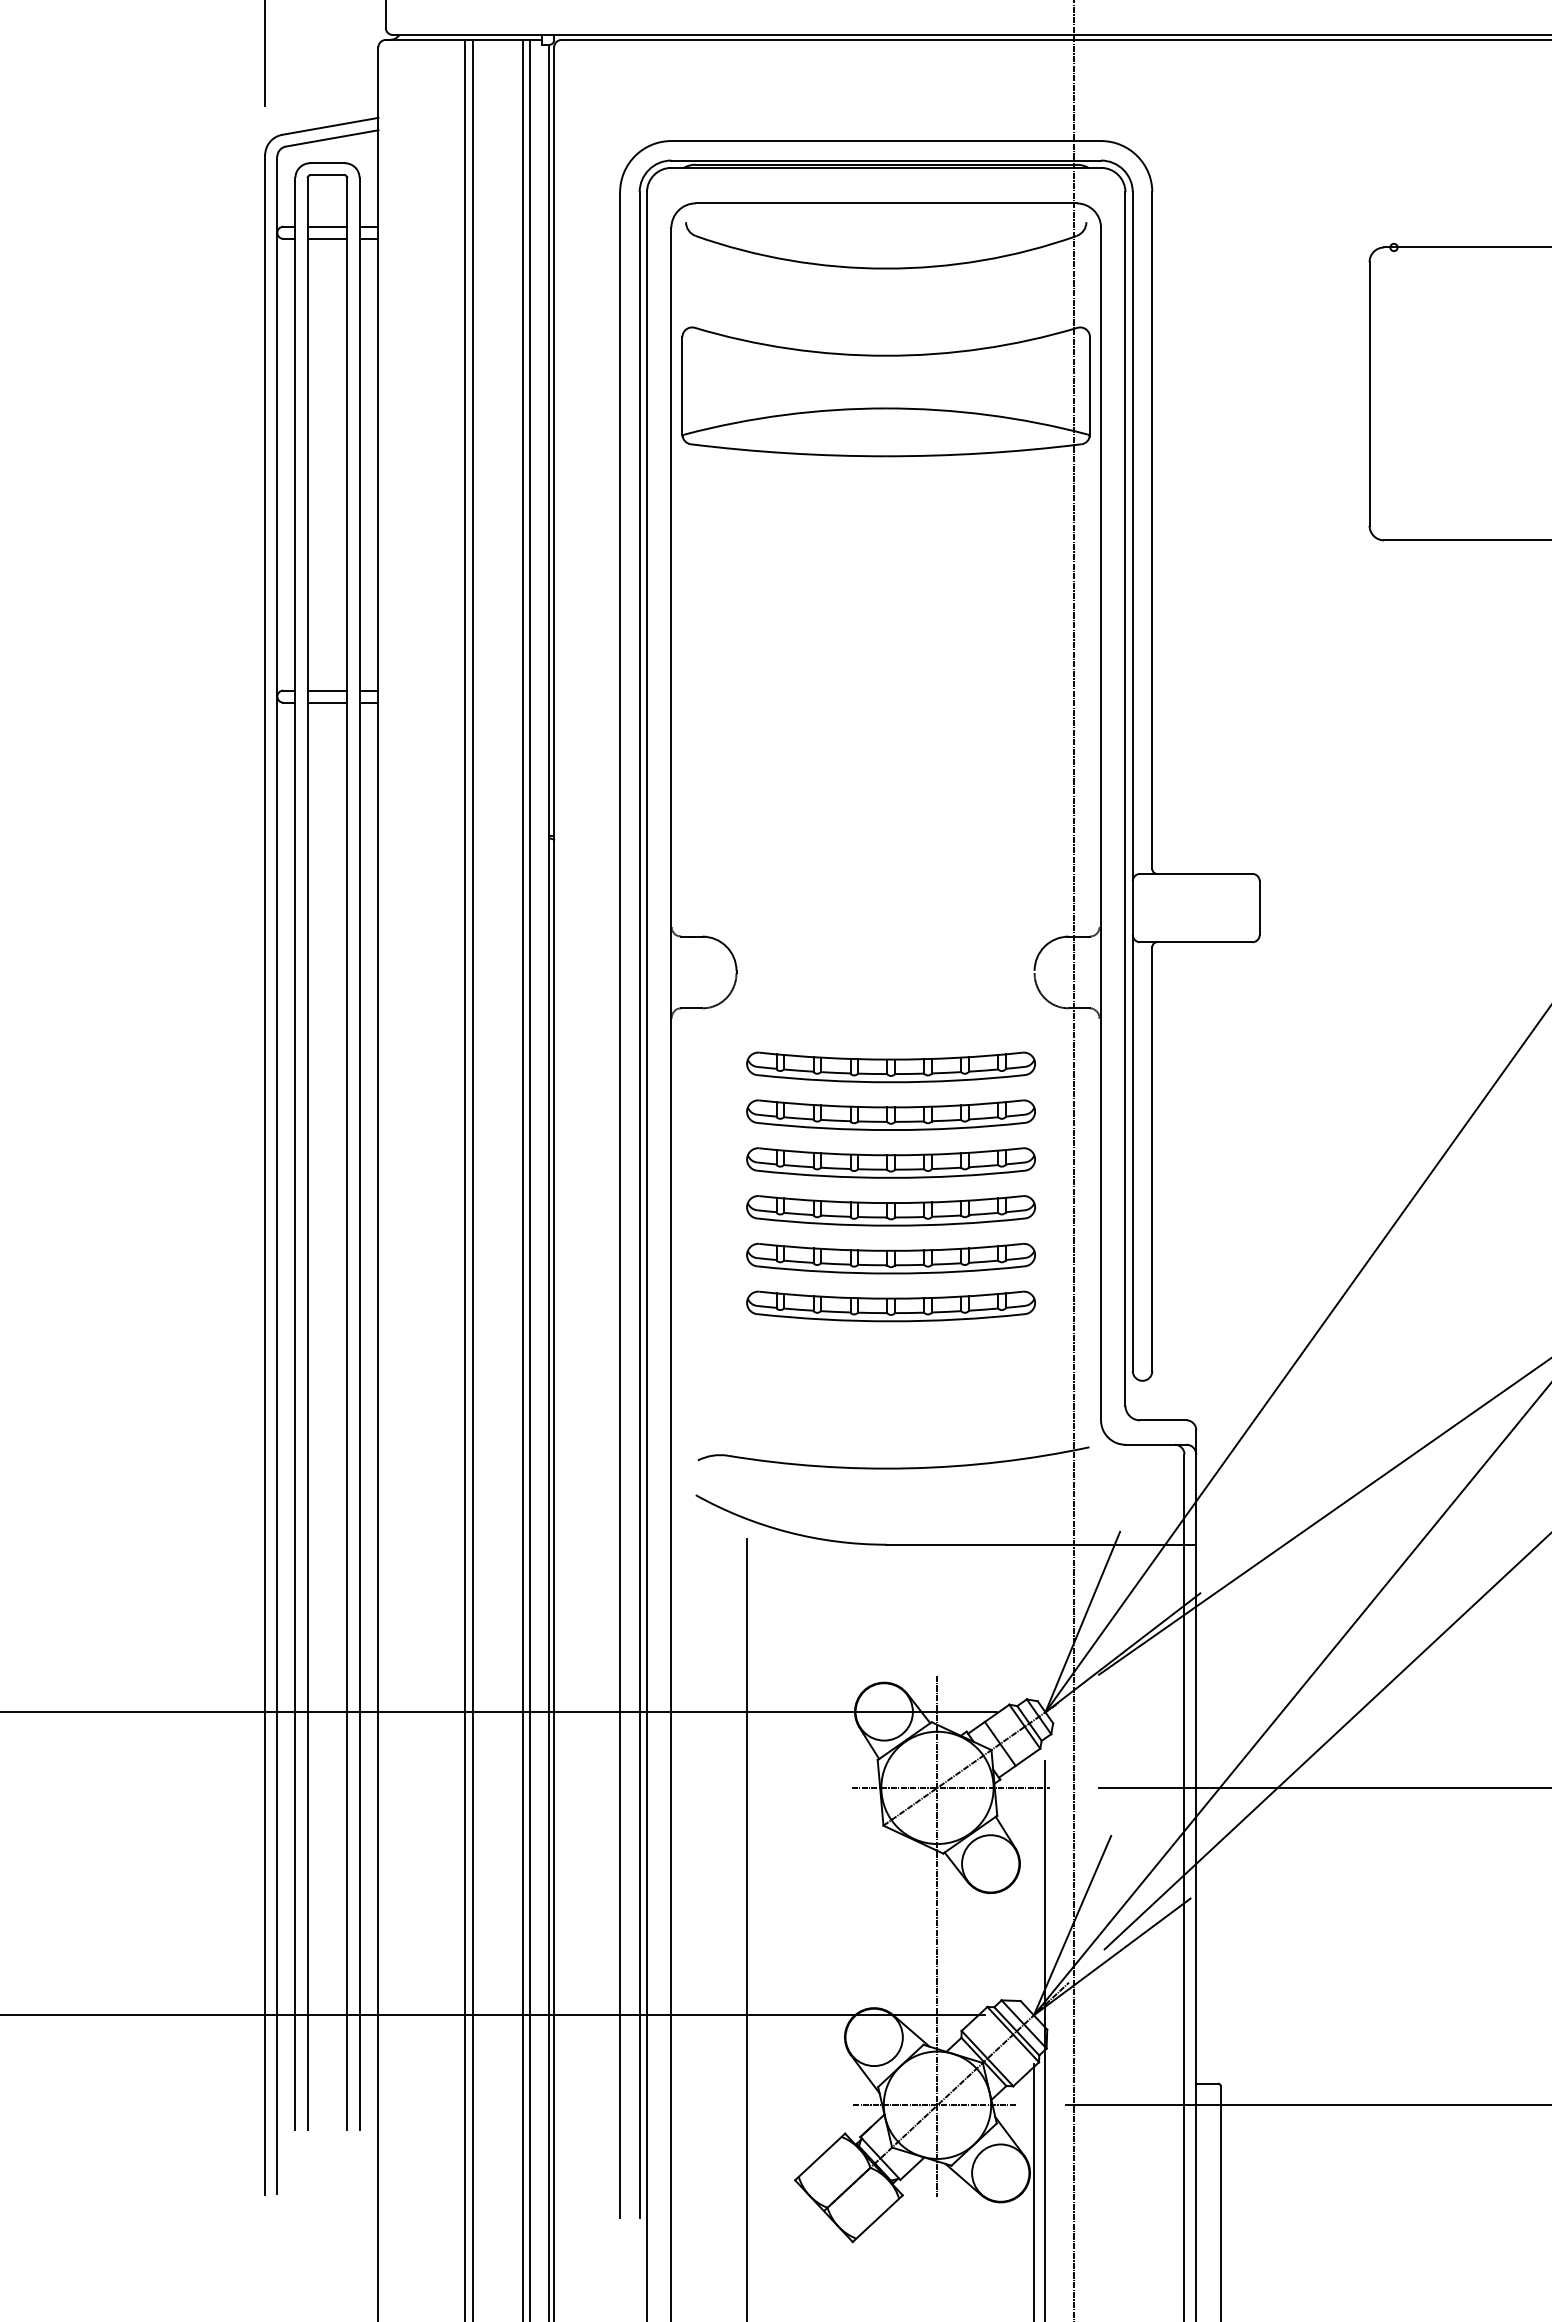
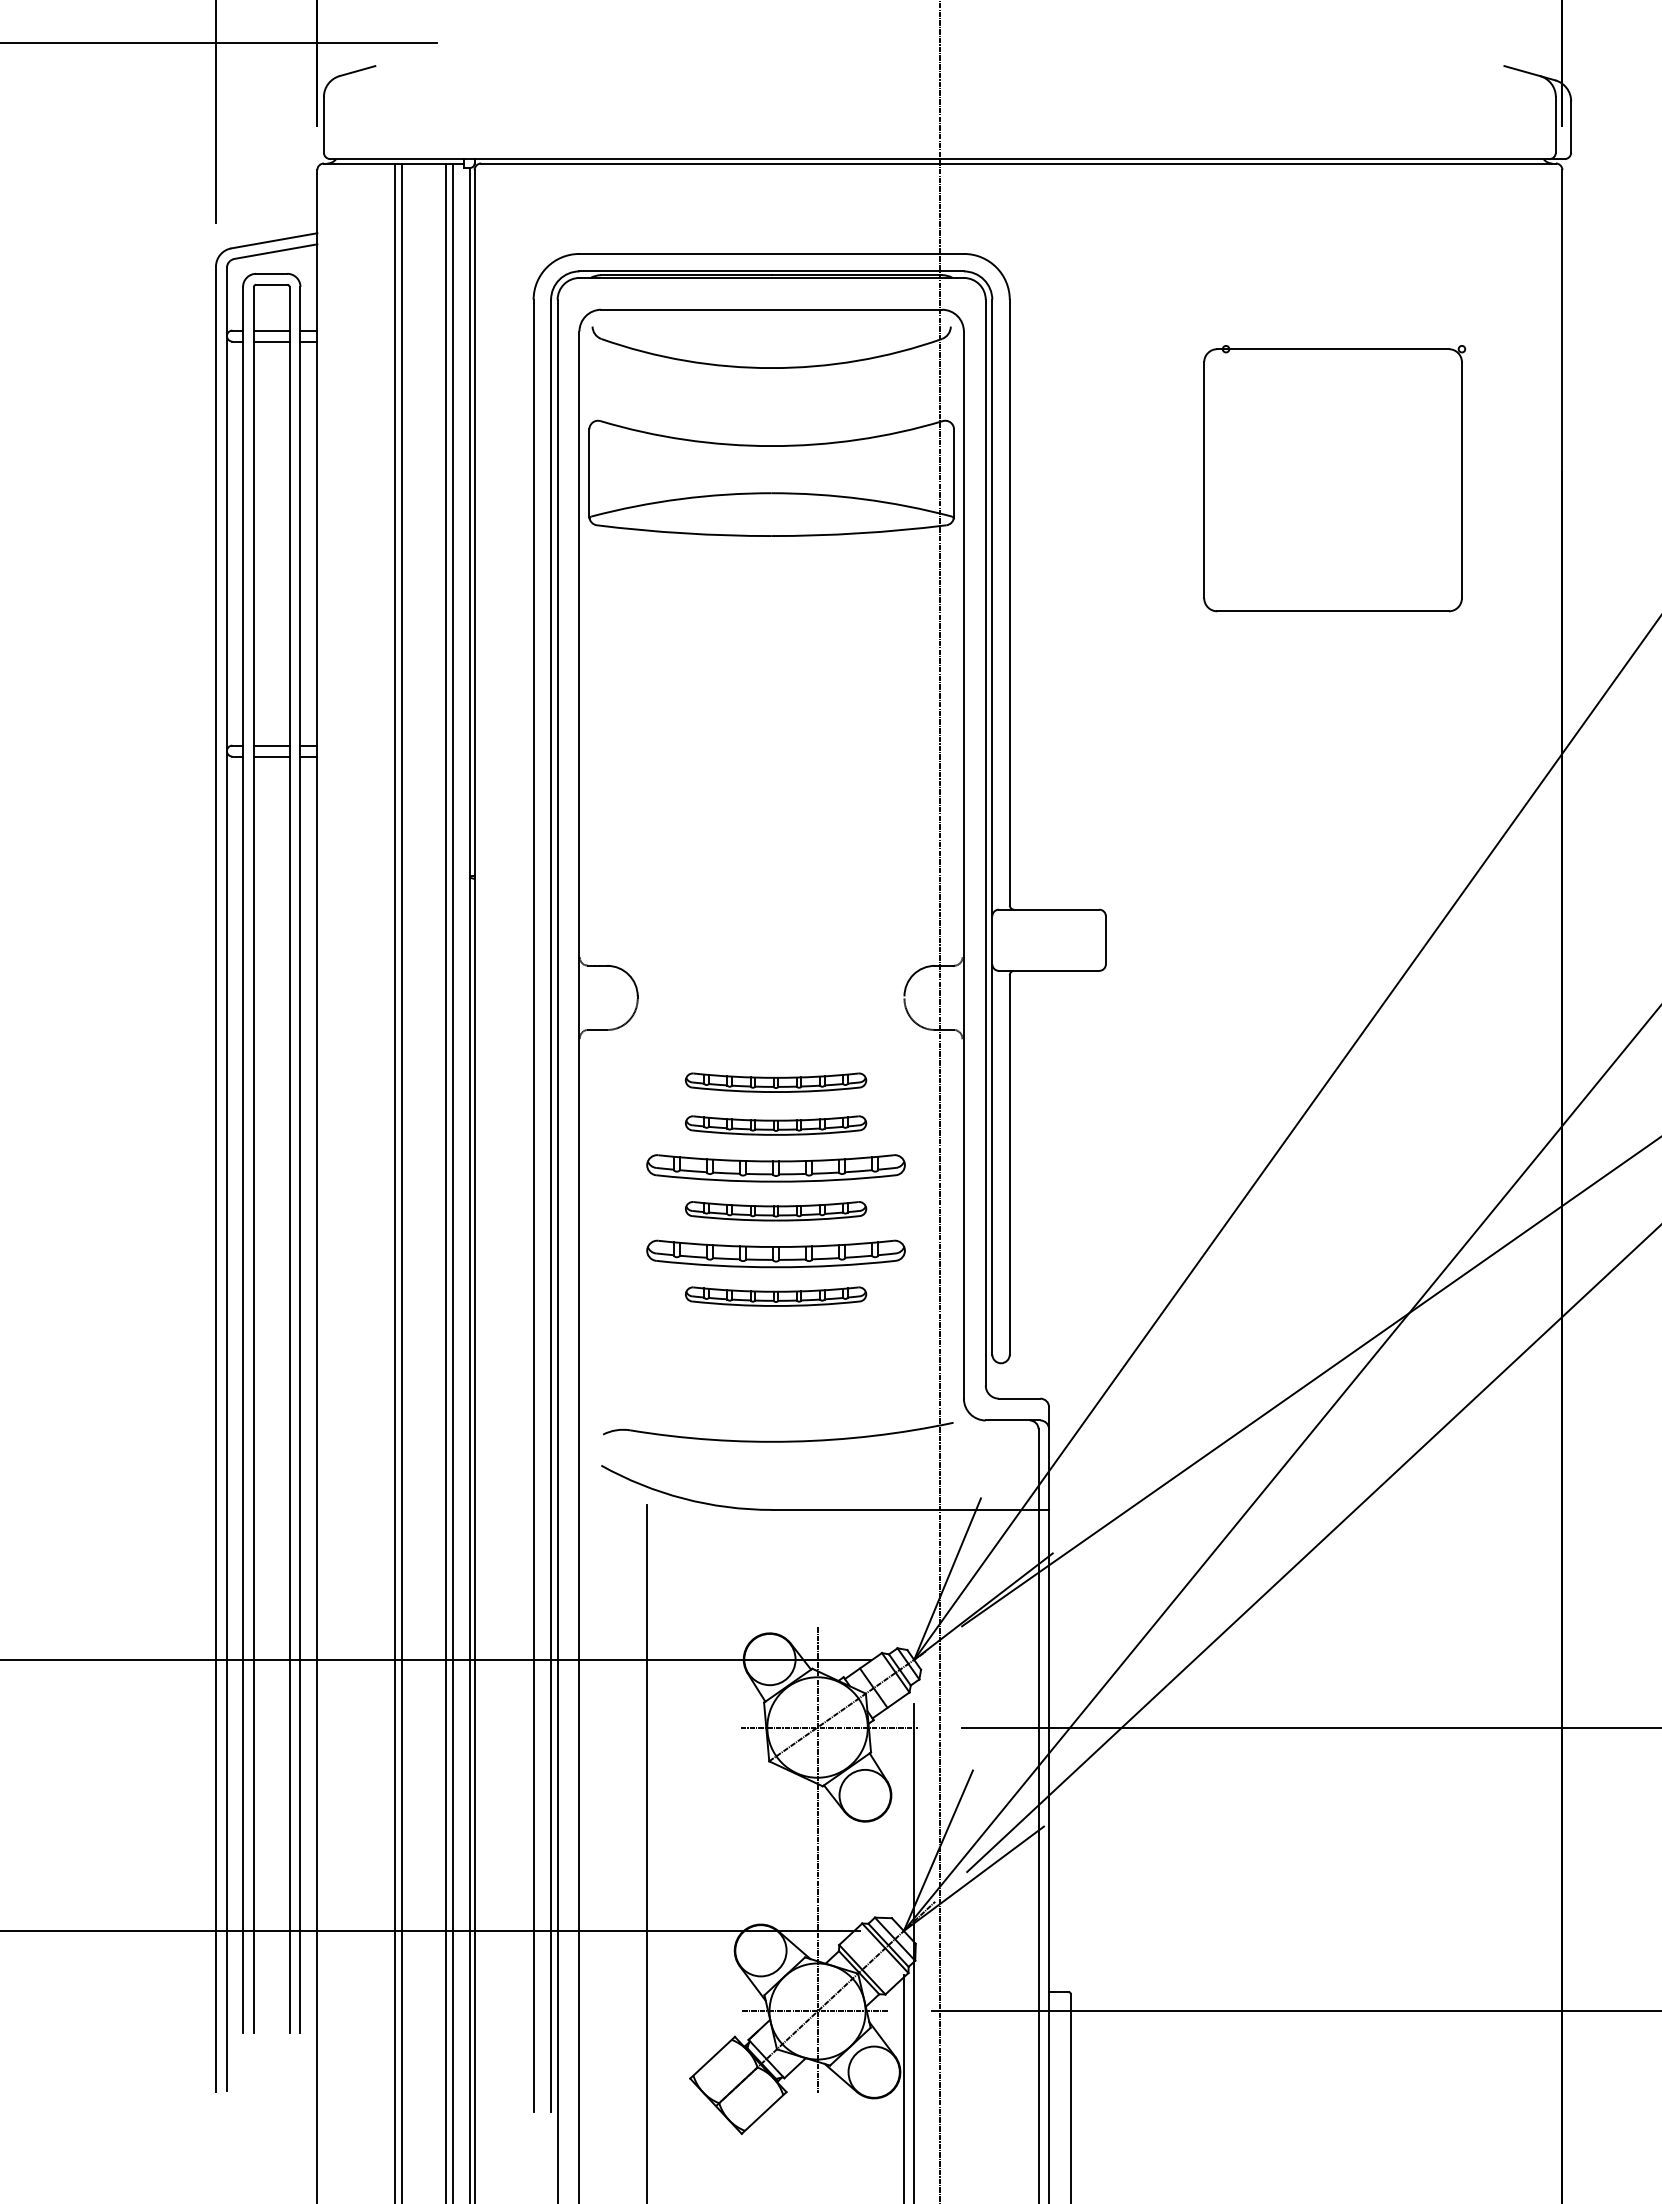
part: (890, 1067) -> (775, 1082), size x0.7
part: (890, 1115) -> (775, 1125), size x0.7
part: (890, 1211) -> (775, 1211), size x0.7
part: (890, 1306) -> (775, 1296), size x0.7

